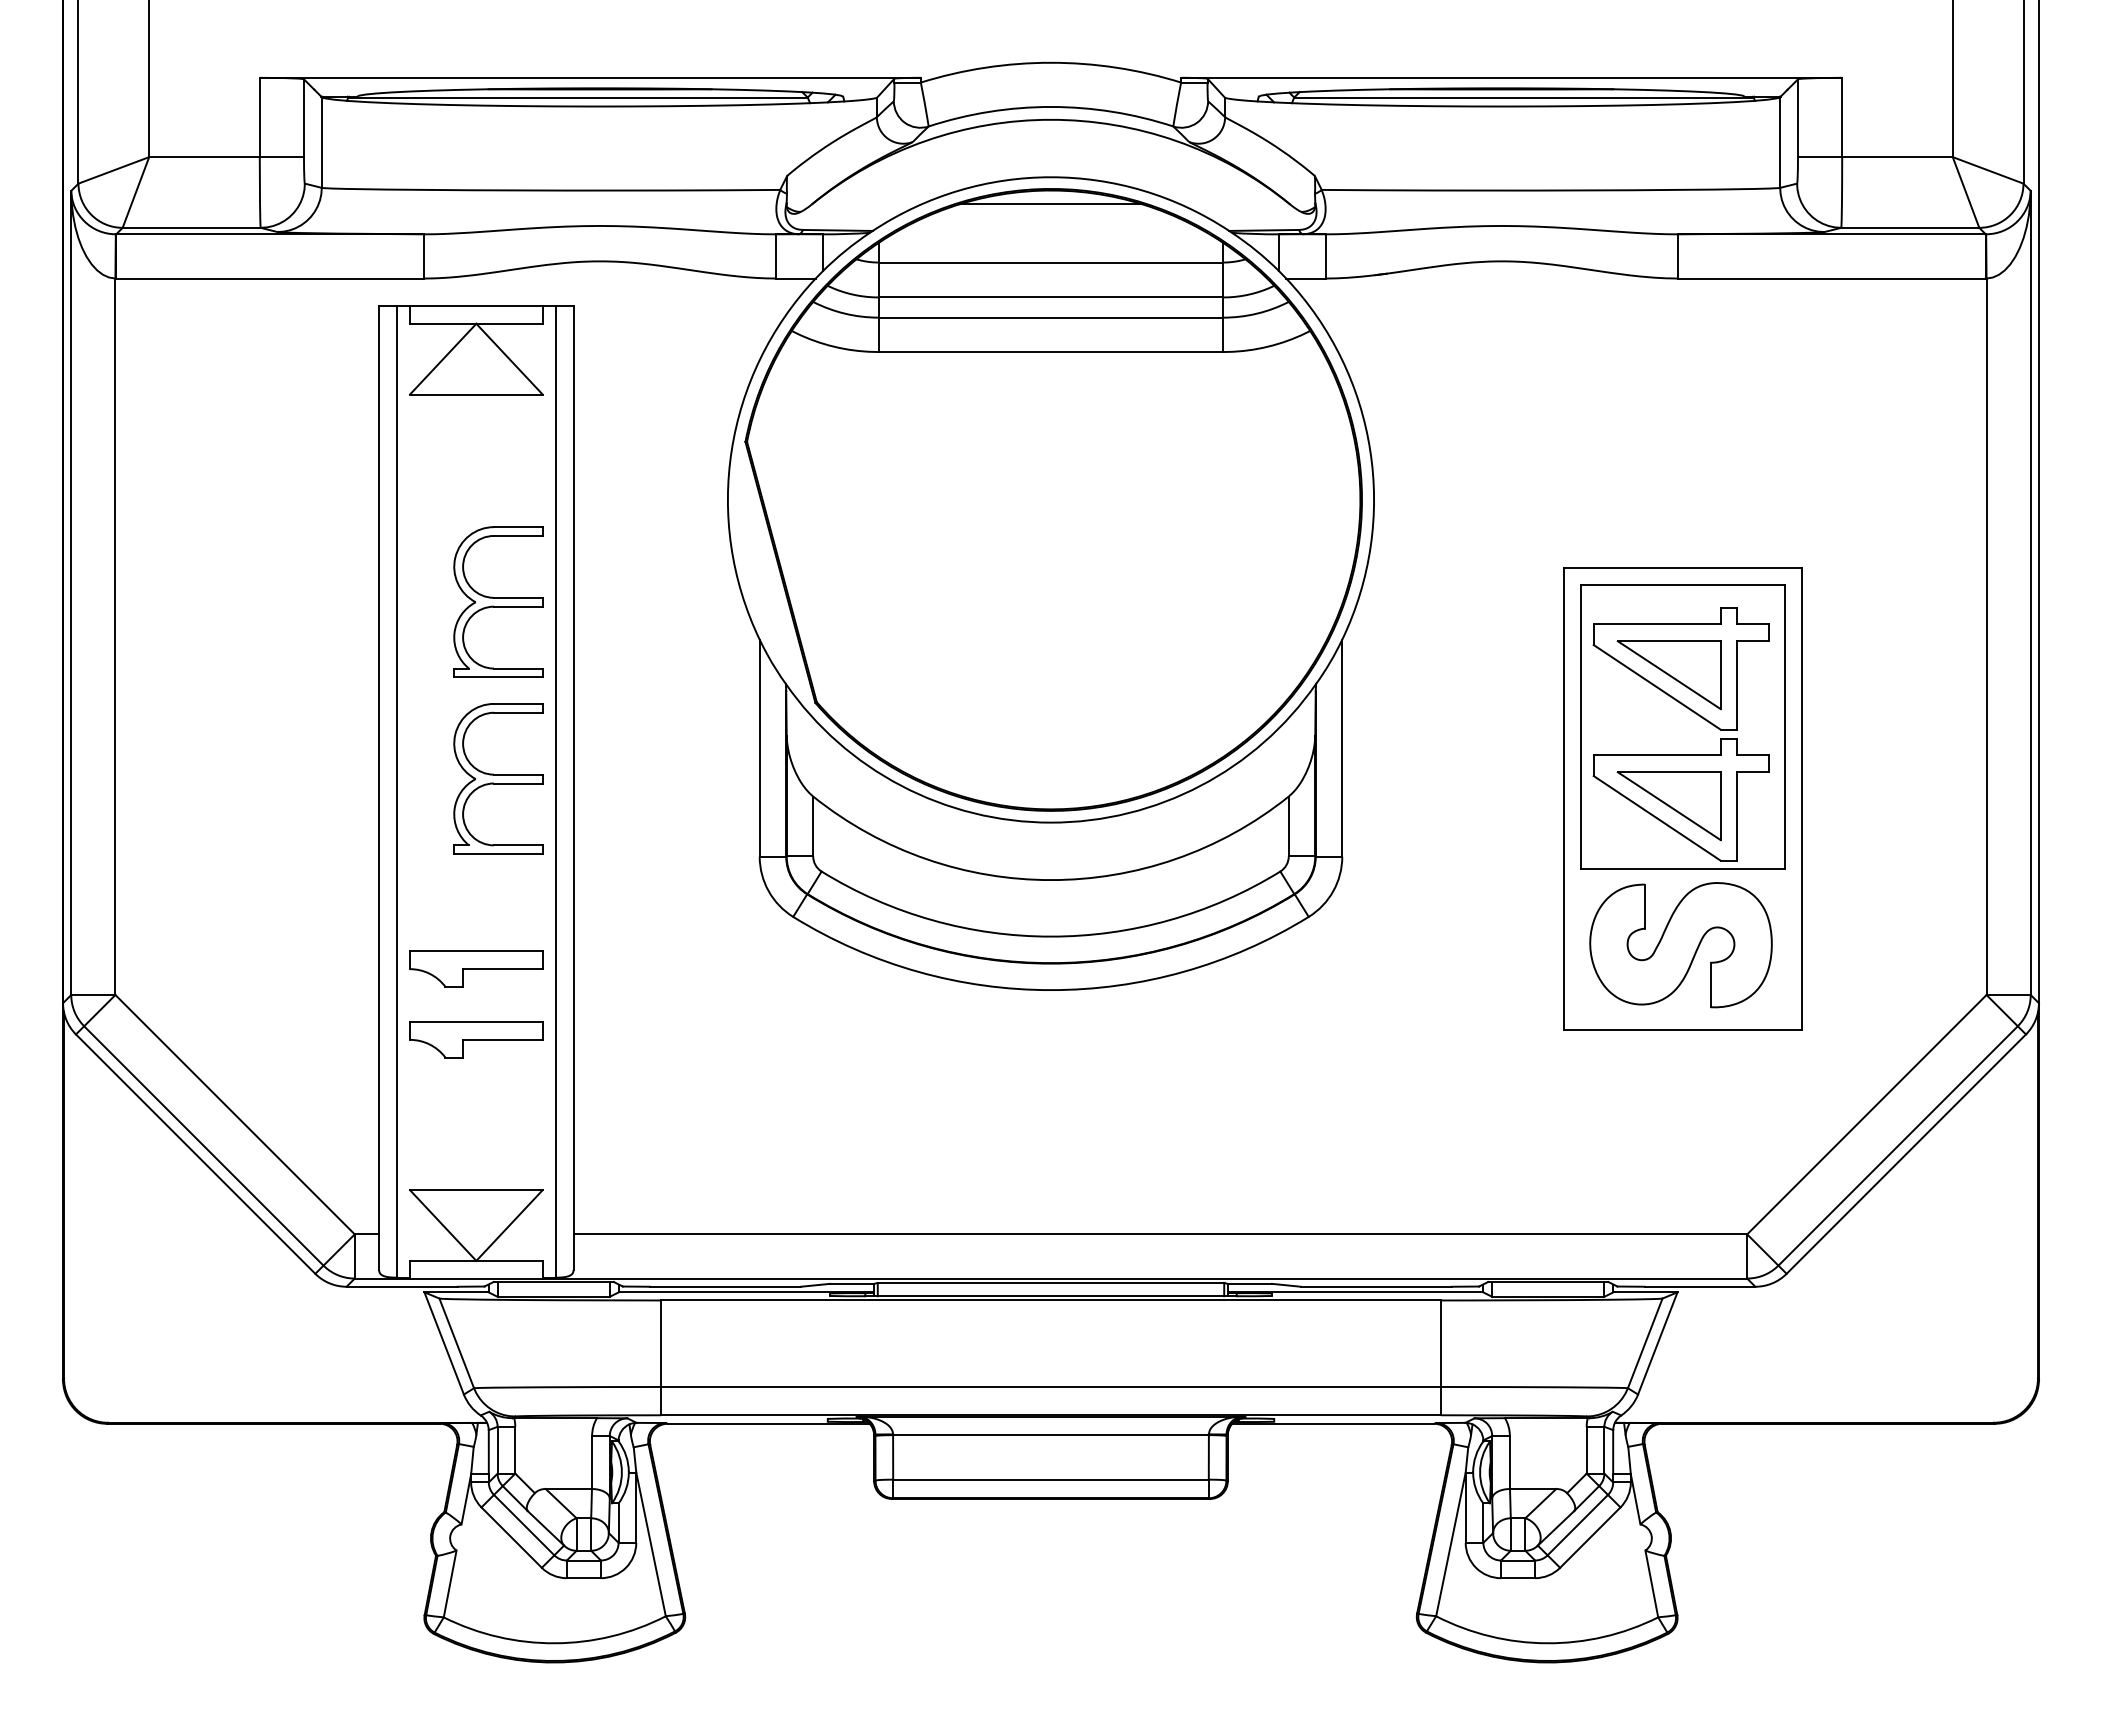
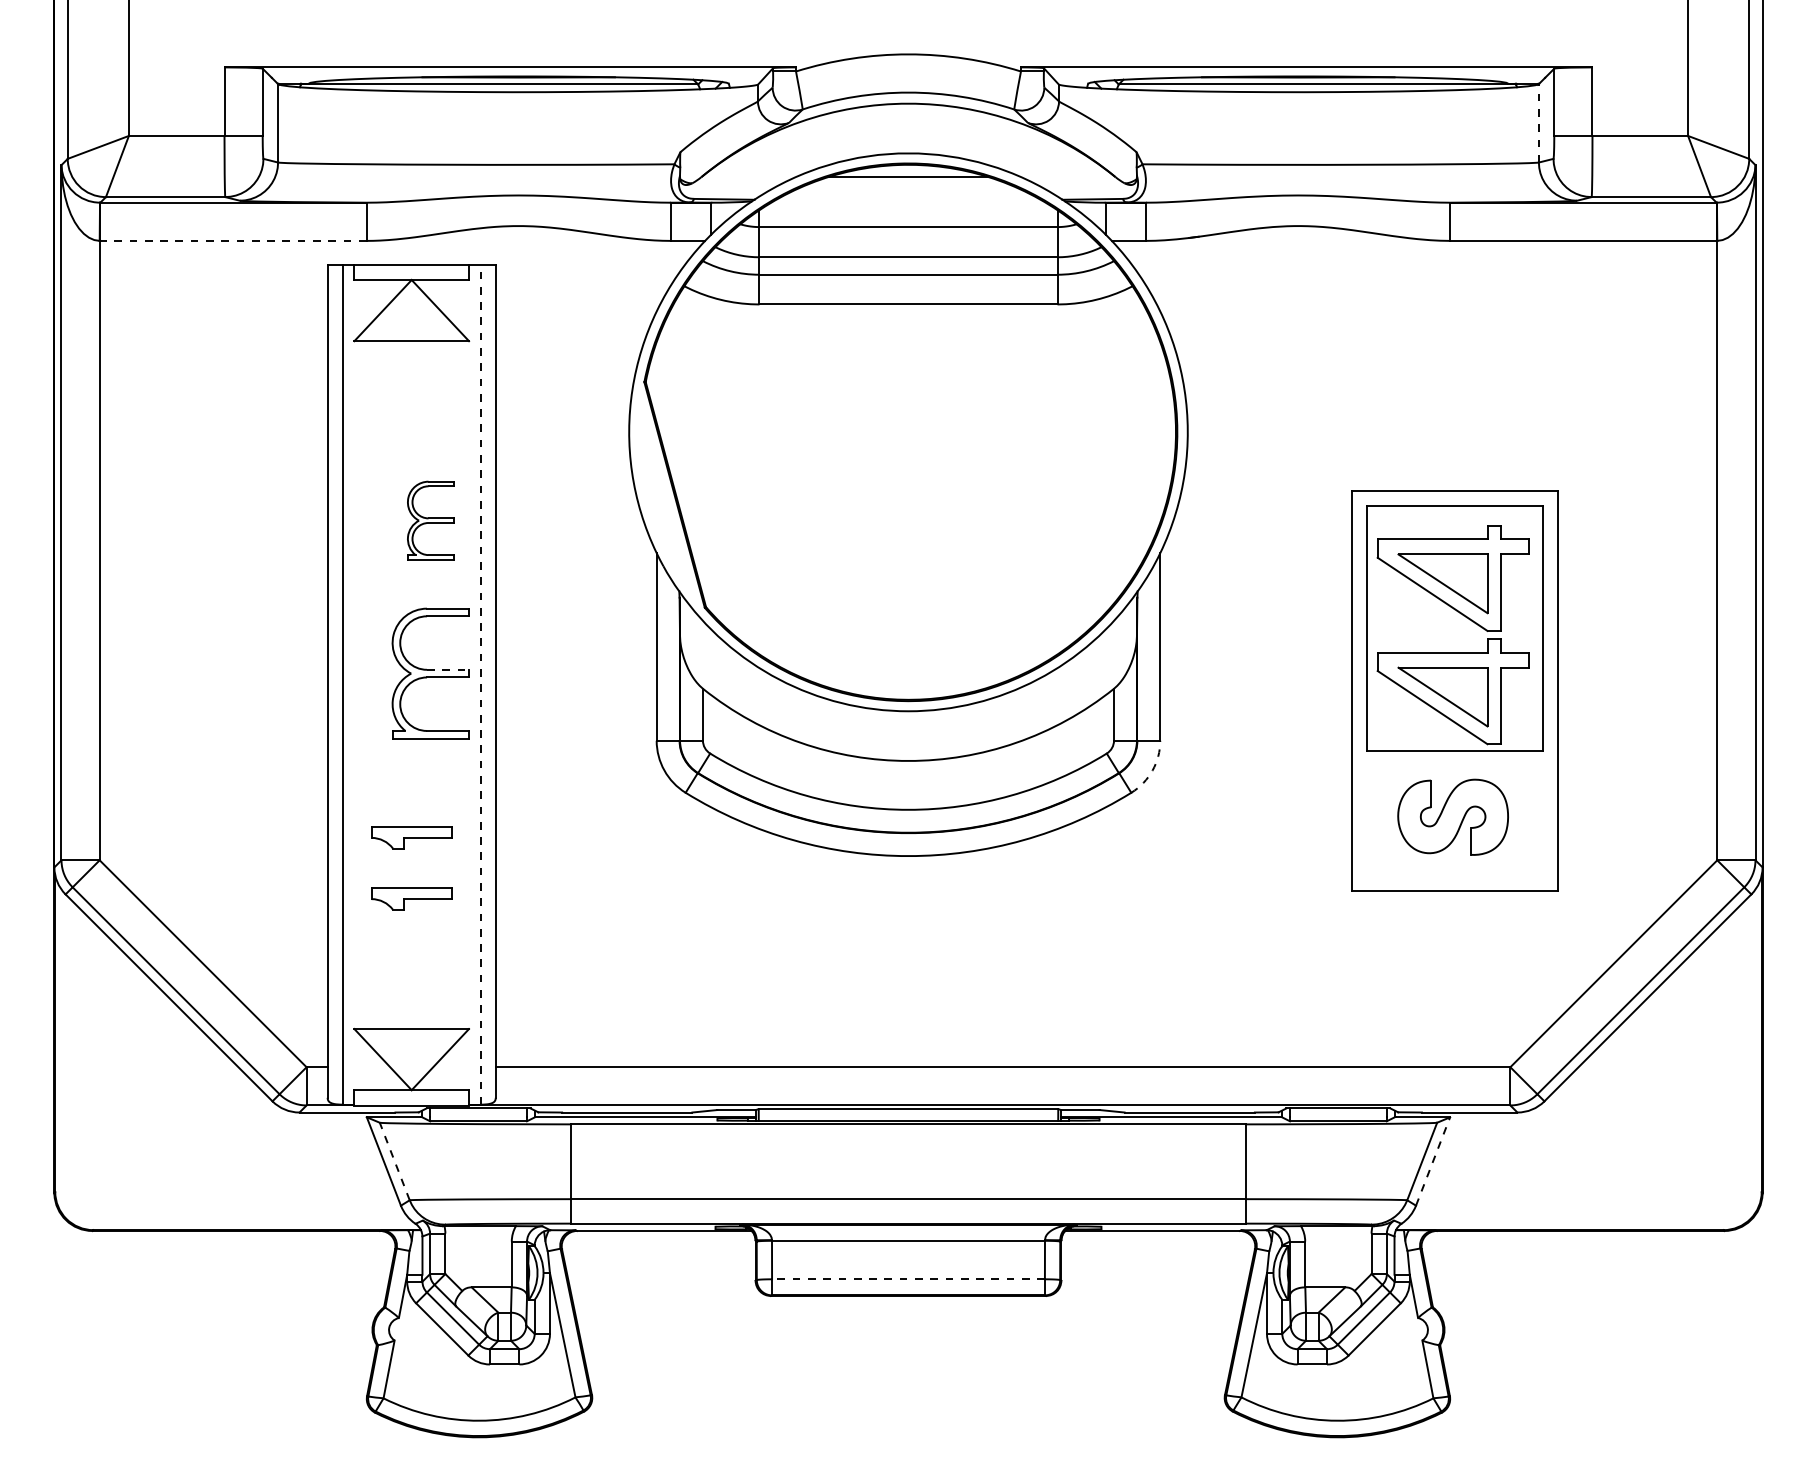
line: (1780, 142) -> (1539, 123), solid -> dashed
line: (270, 278) -> (233, 240), solid -> dashed
part: (498, 601) -> (430, 520), size x0.6
line: (518, 774) -> (448, 669), solid -> dashed
line: (555, 791) -> (480, 684), solid -> dashed
arc: (1333, 891) -> (1152, 770), solid -> dashed
part: (1680, 945) -> (1452, 817), size x0.7
part: (476, 968) -> (411, 837), size x0.7
part: (476, 1039) -> (411, 898), size x0.7
line: (456, 1342) -> (394, 1160), solid -> dashed
line: (1657, 1343) -> (1432, 1161), solid -> dashed
line: (1050, 1479) -> (908, 1279), solid -> dashed

